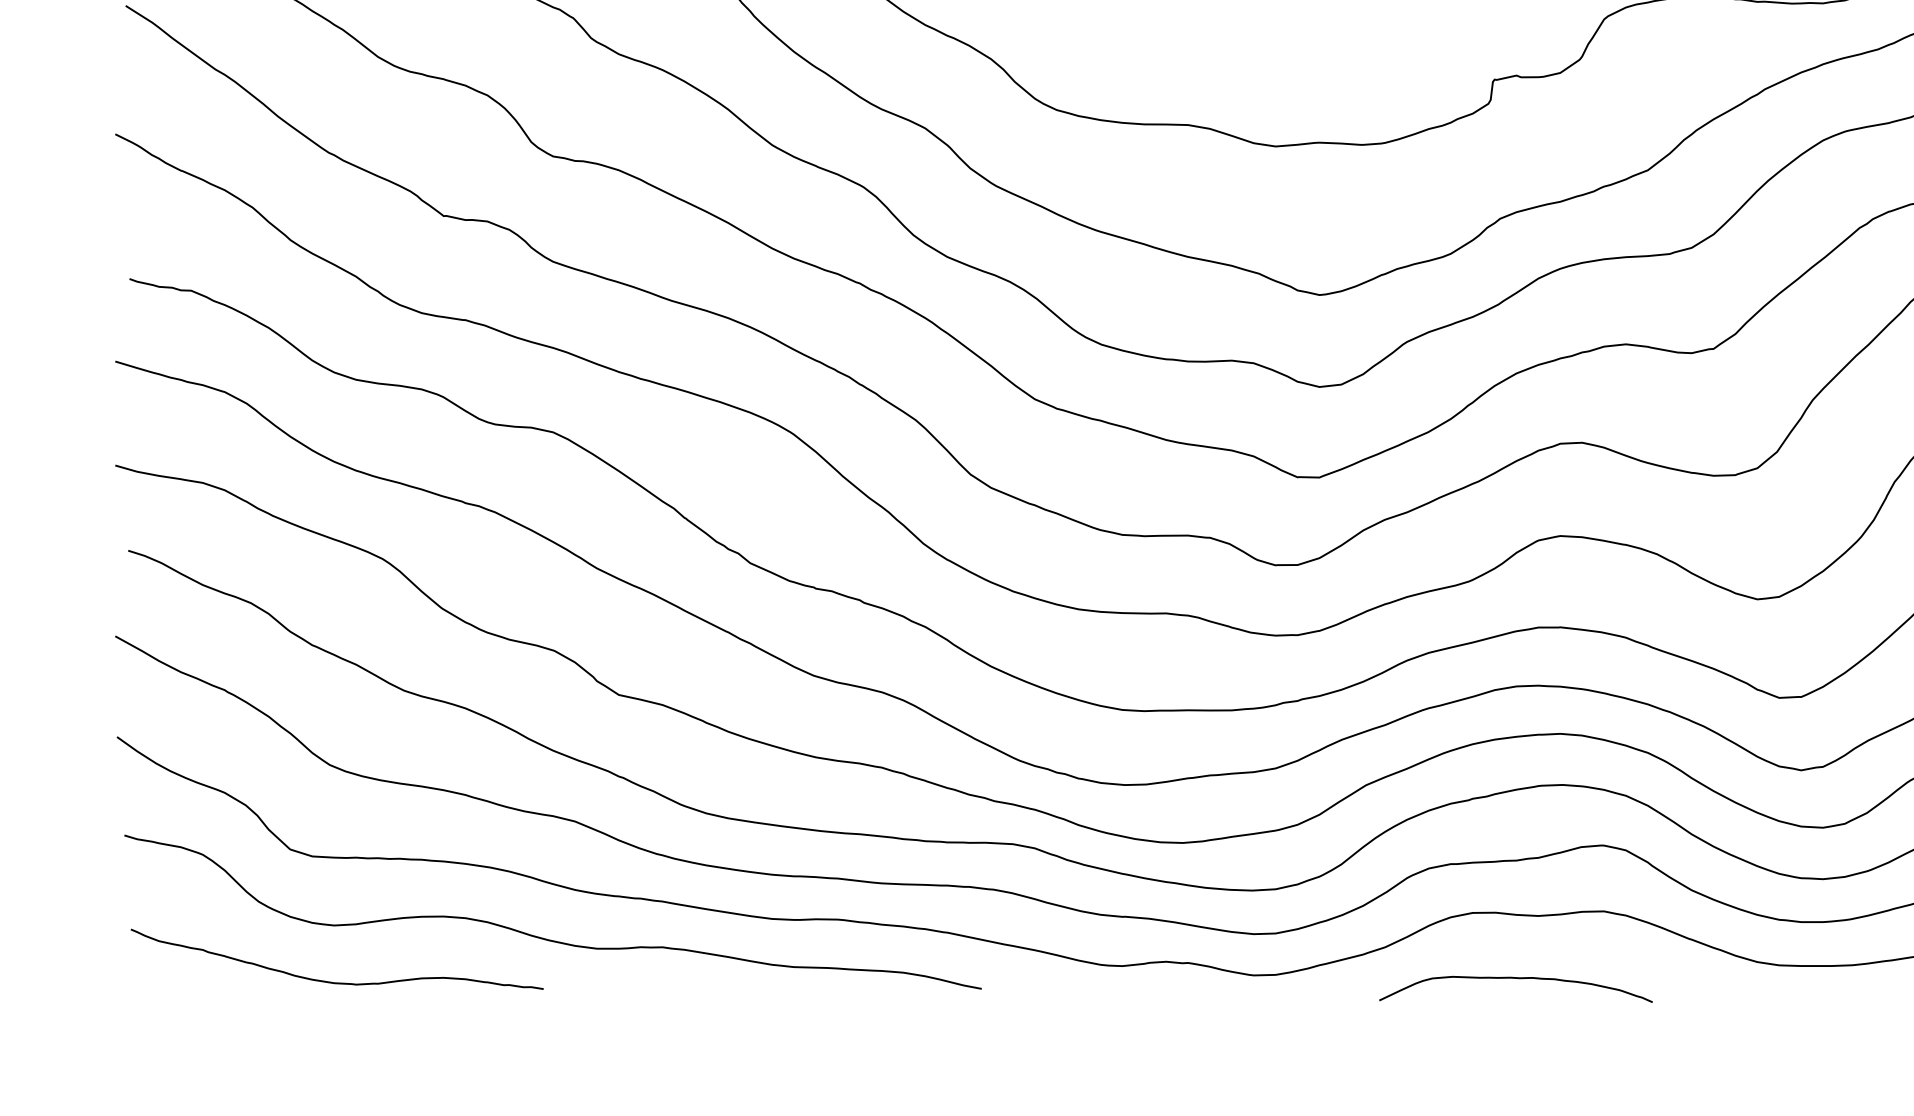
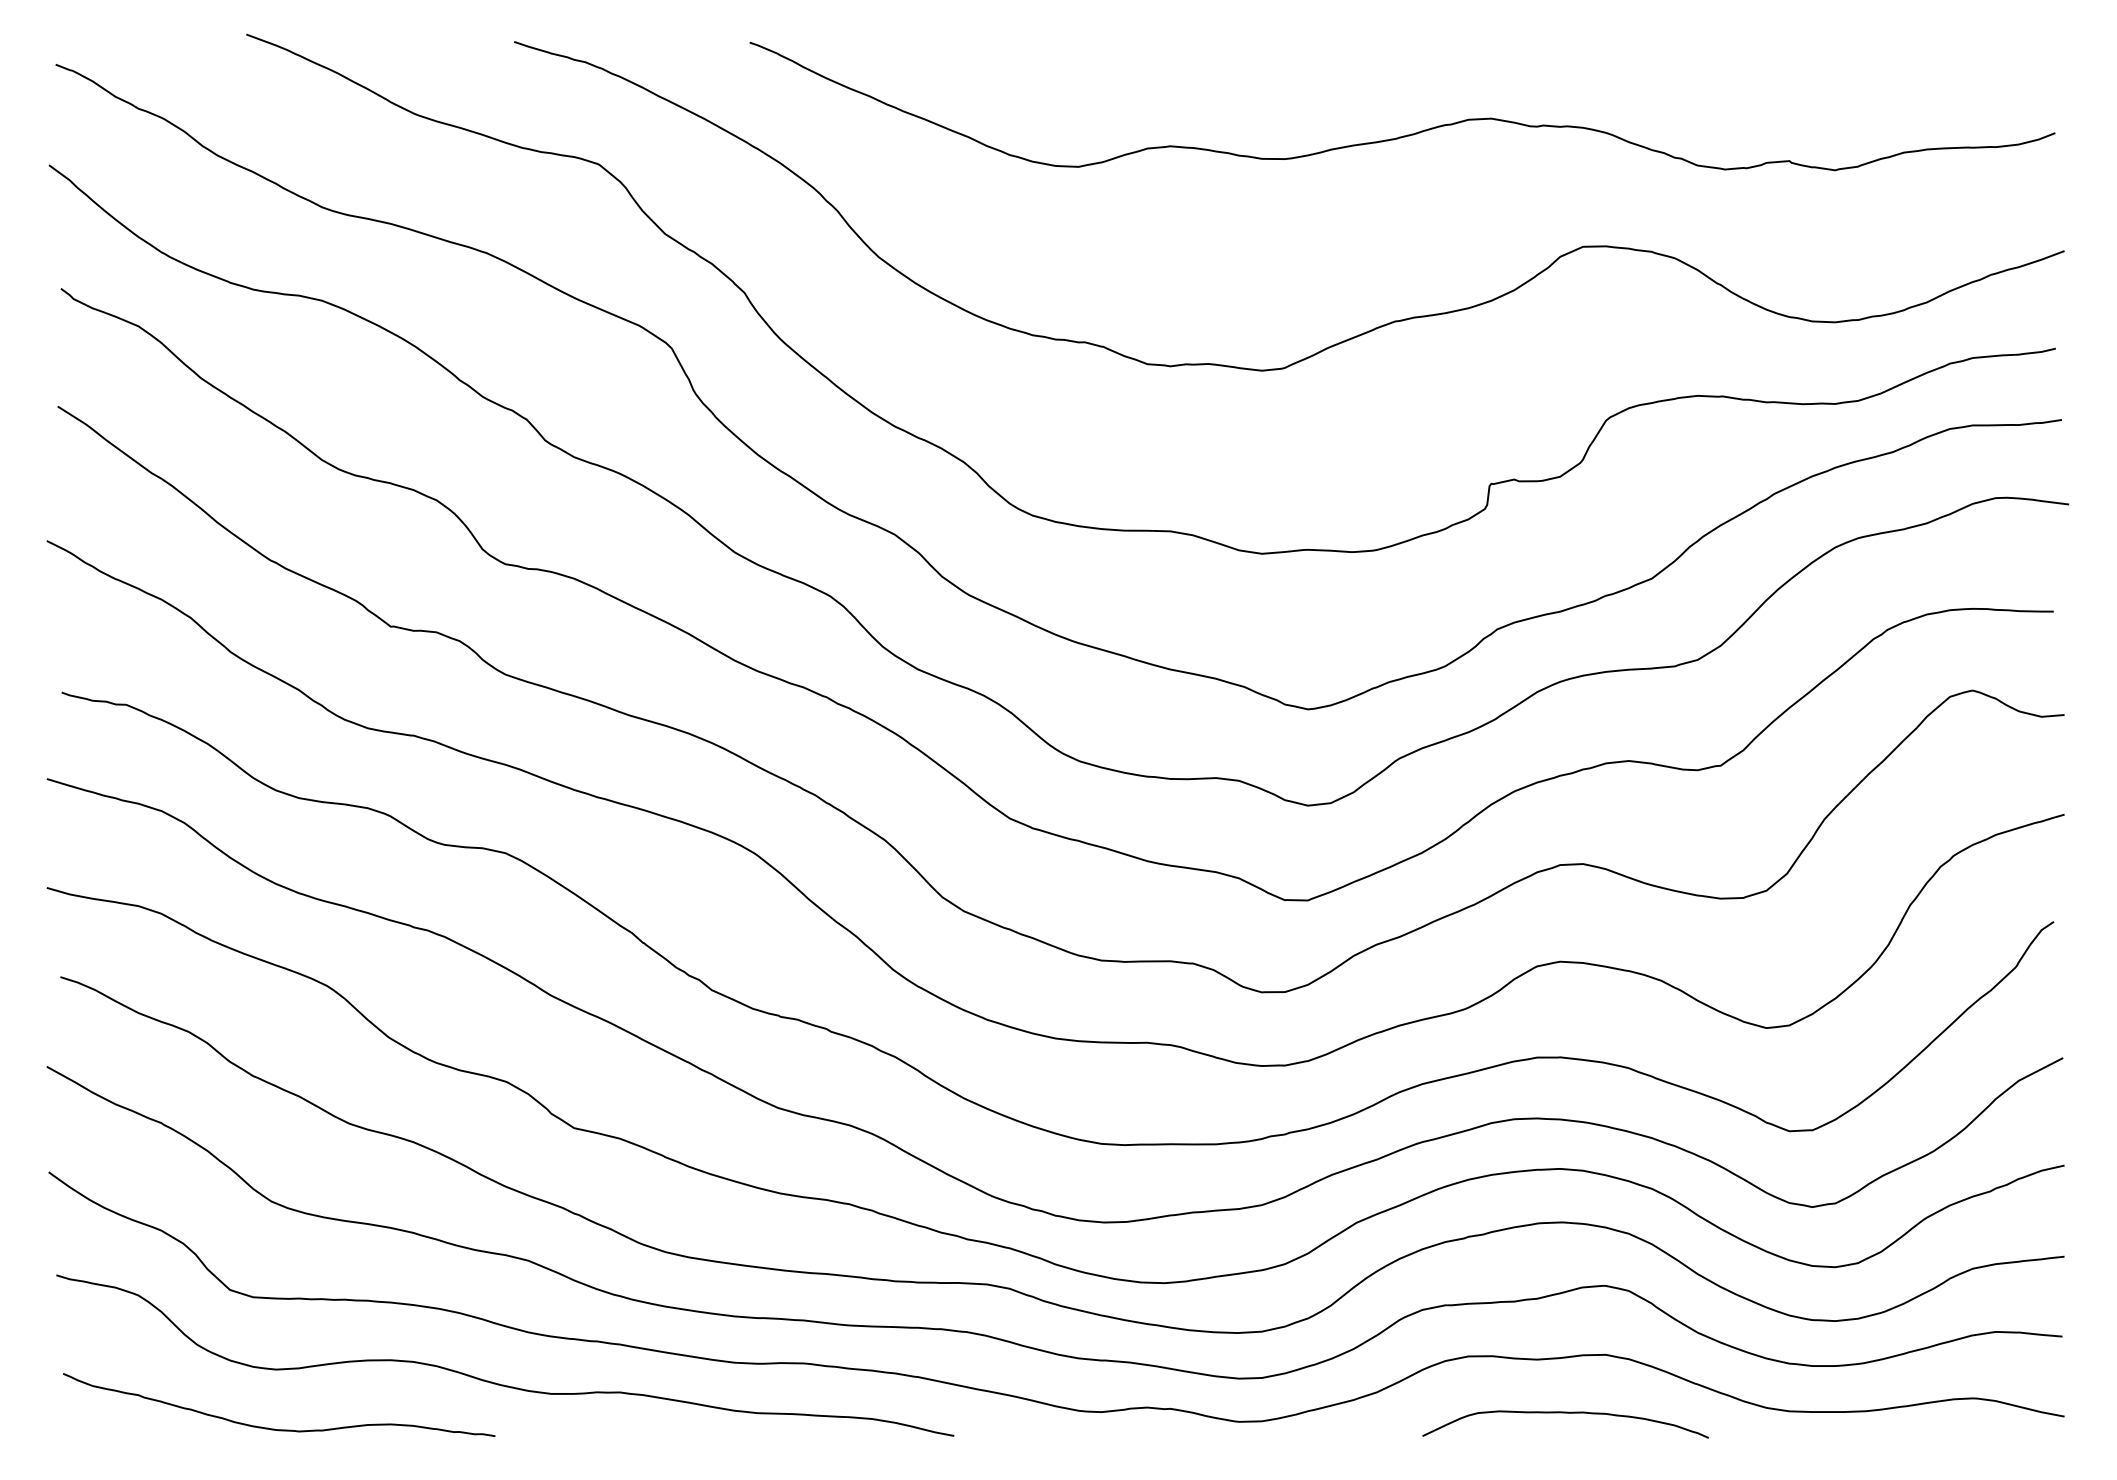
curve: (1515, 978) -> (1565, 1413), moved

